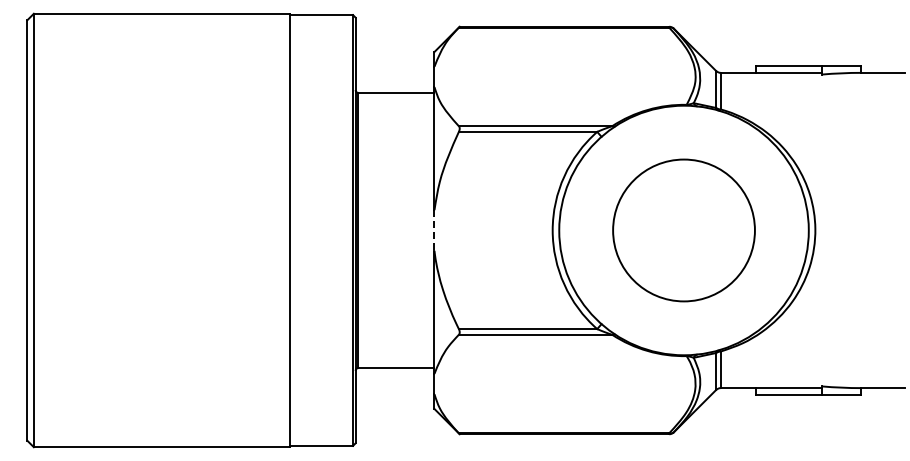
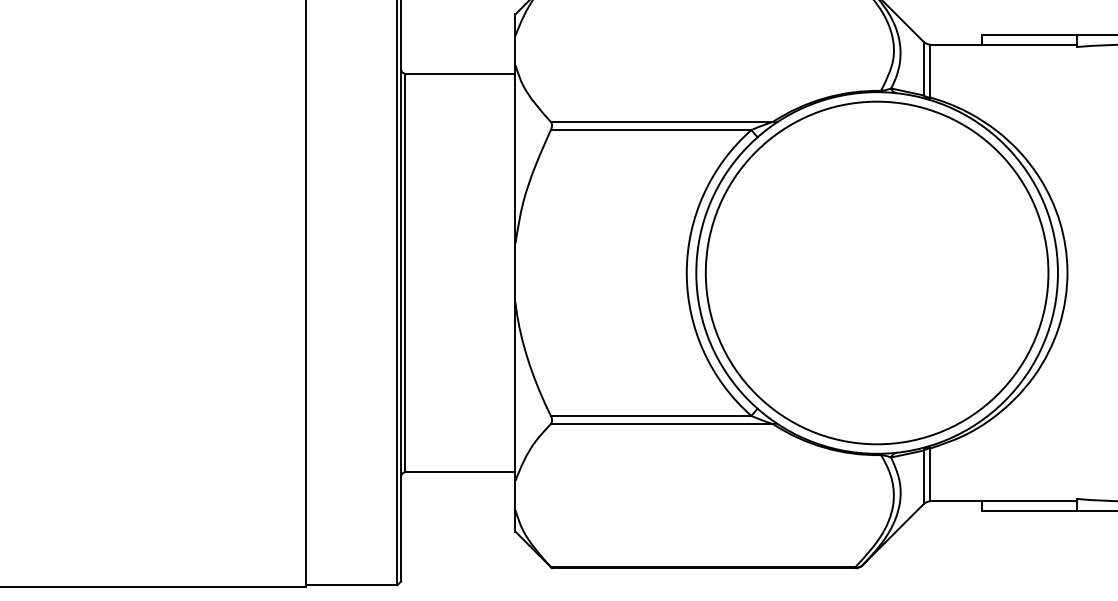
line: (434, 230) -> (515, 273), dashed -> solid
circle: (683, 230) -> (876, 273), size x1.67

